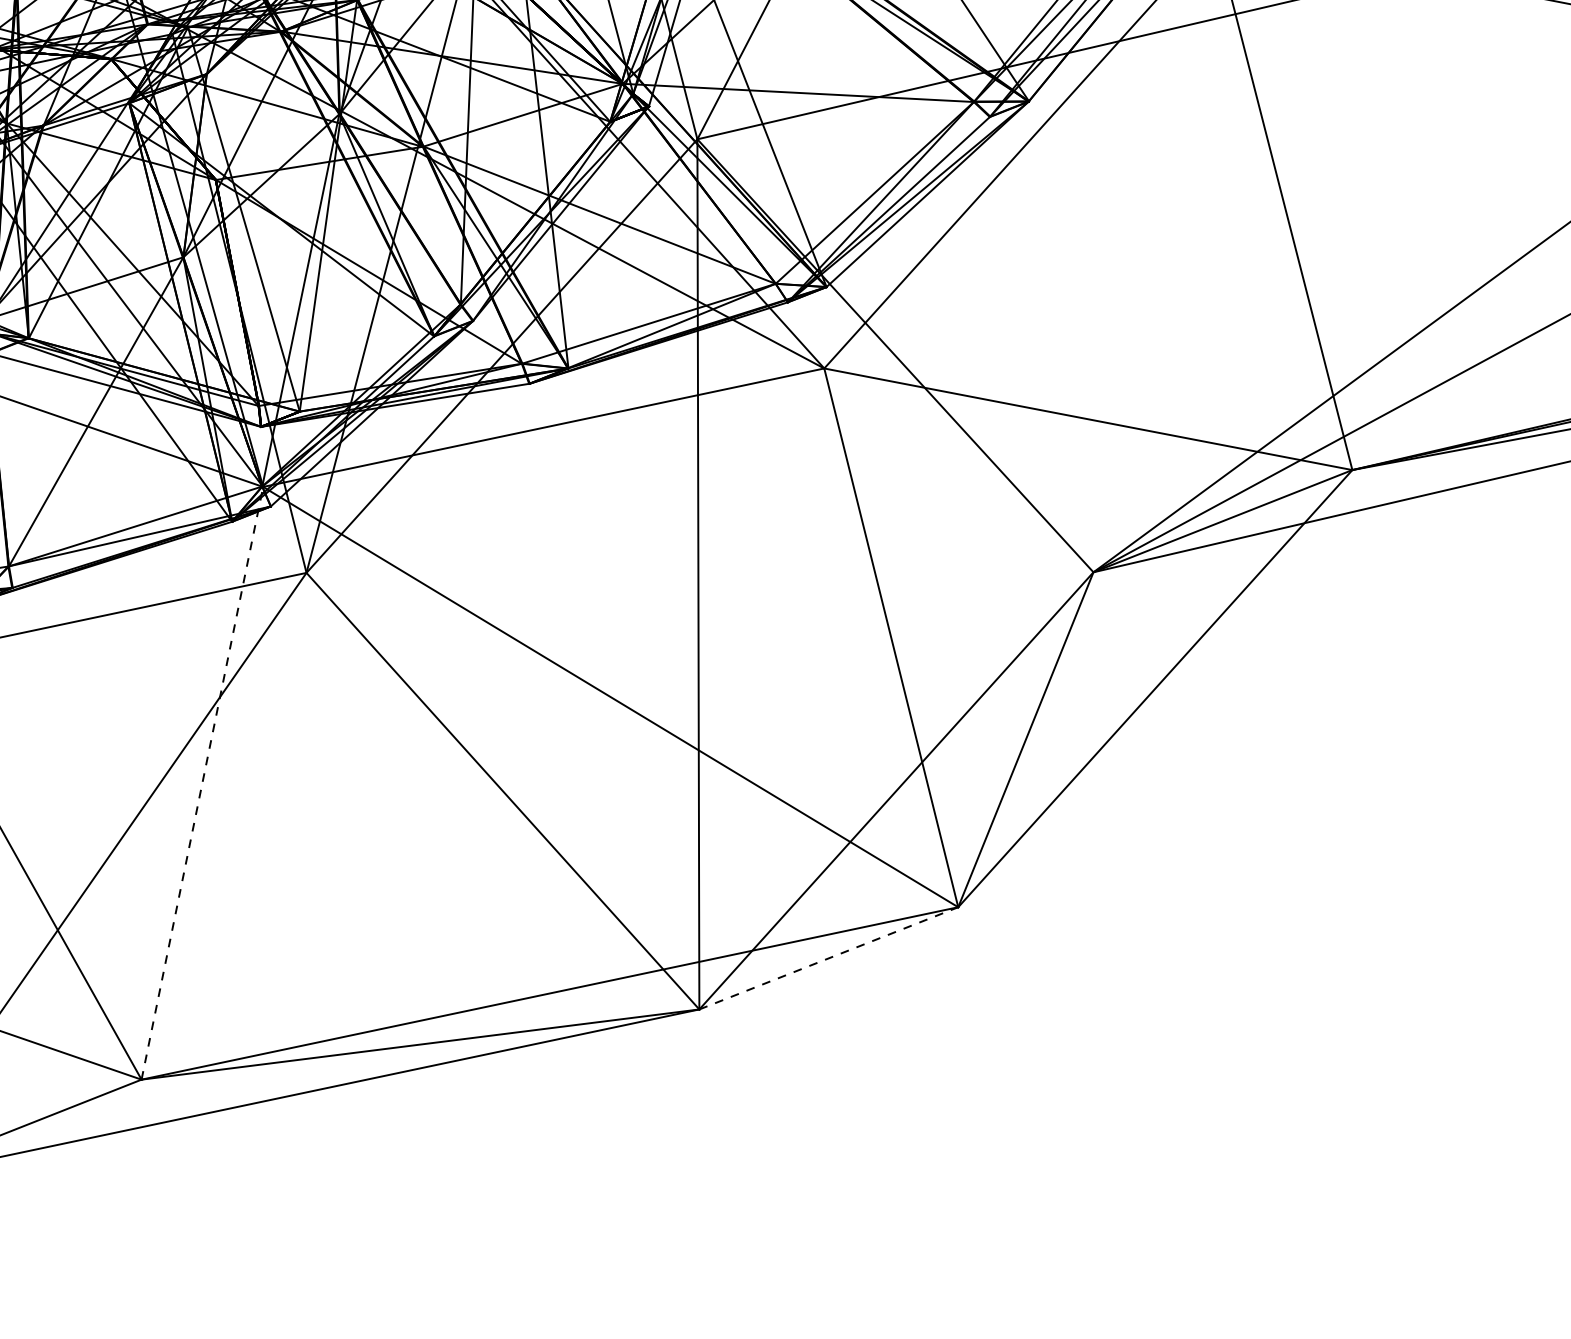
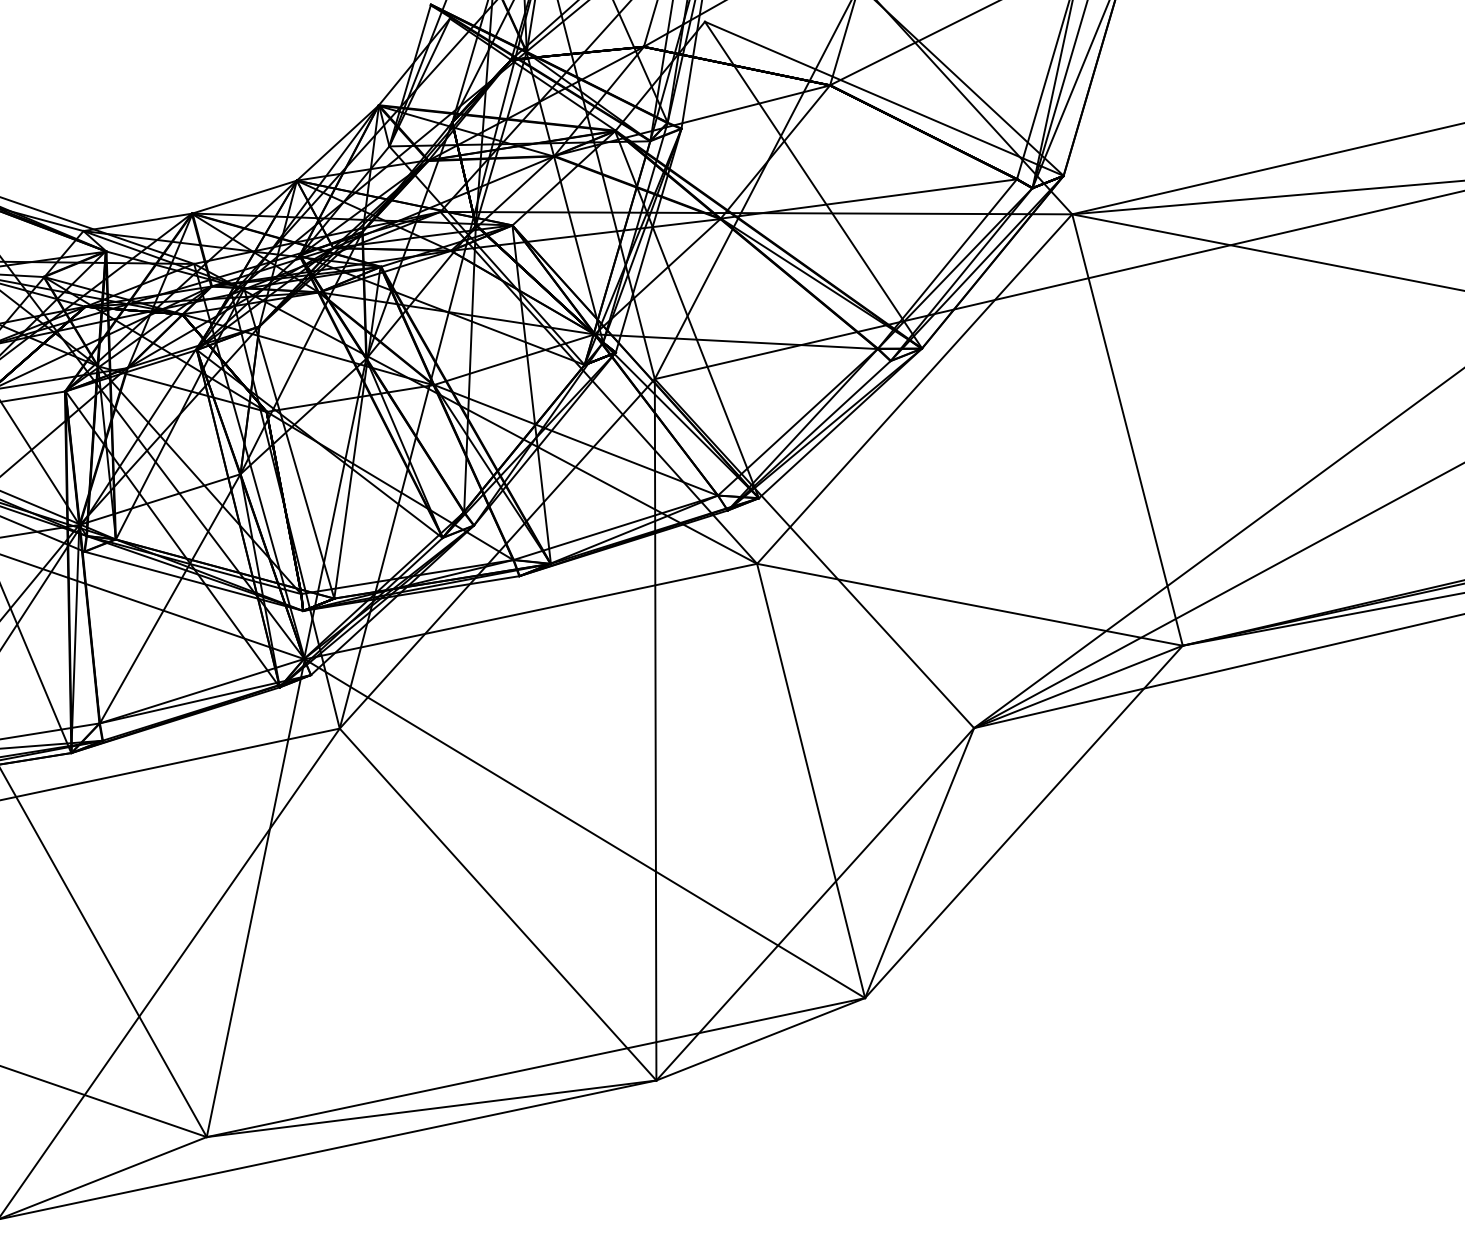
line: (201, 783) -> (255, 898), dashed -> solid
line: (829, 958) -> (761, 1039), dashed -> solid

